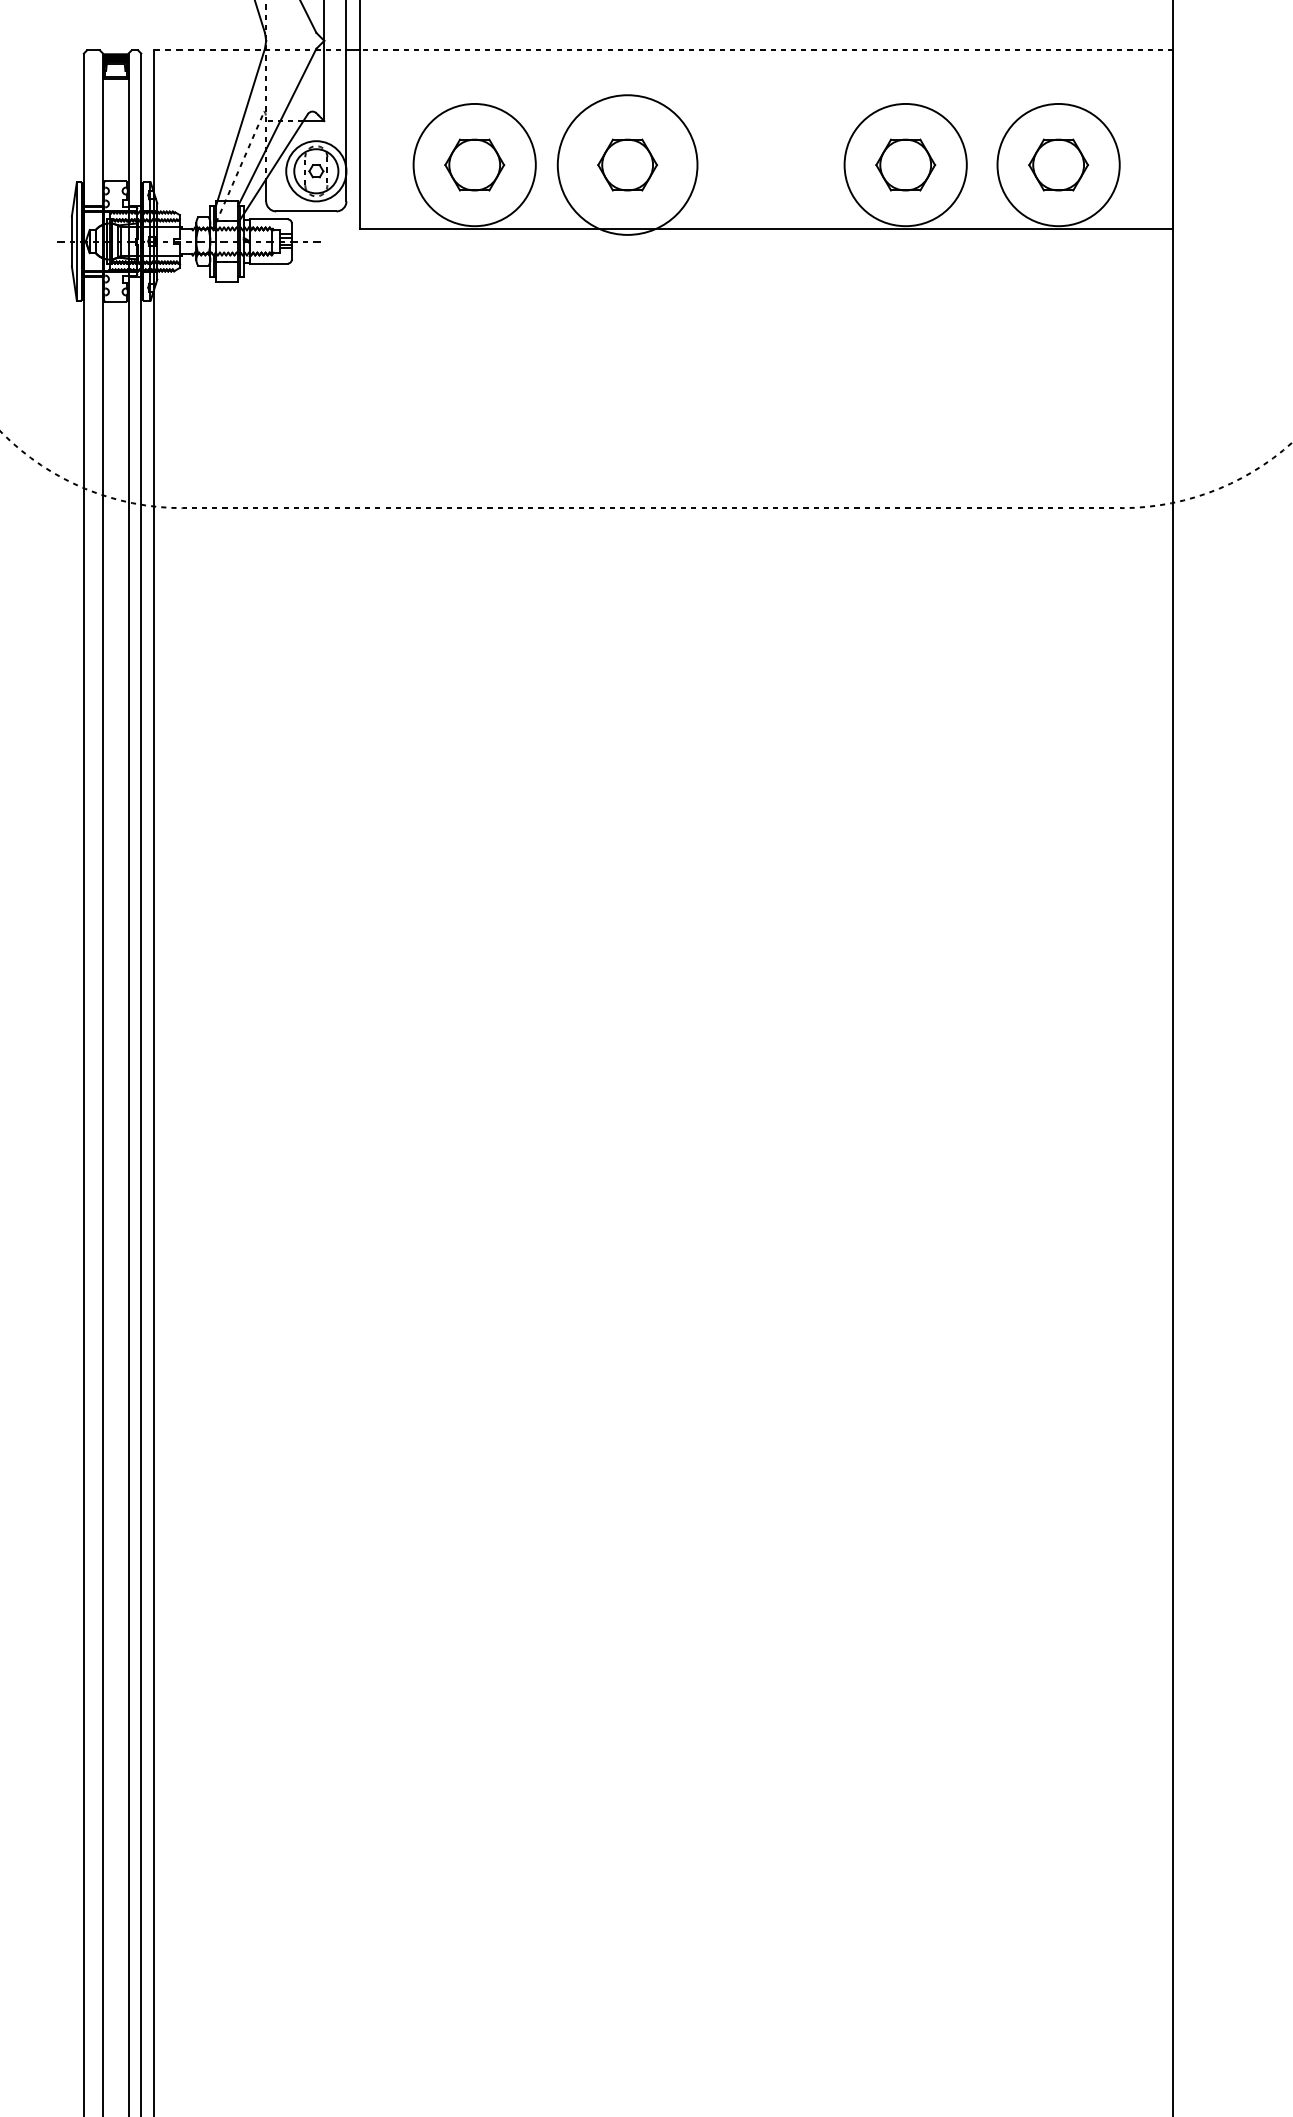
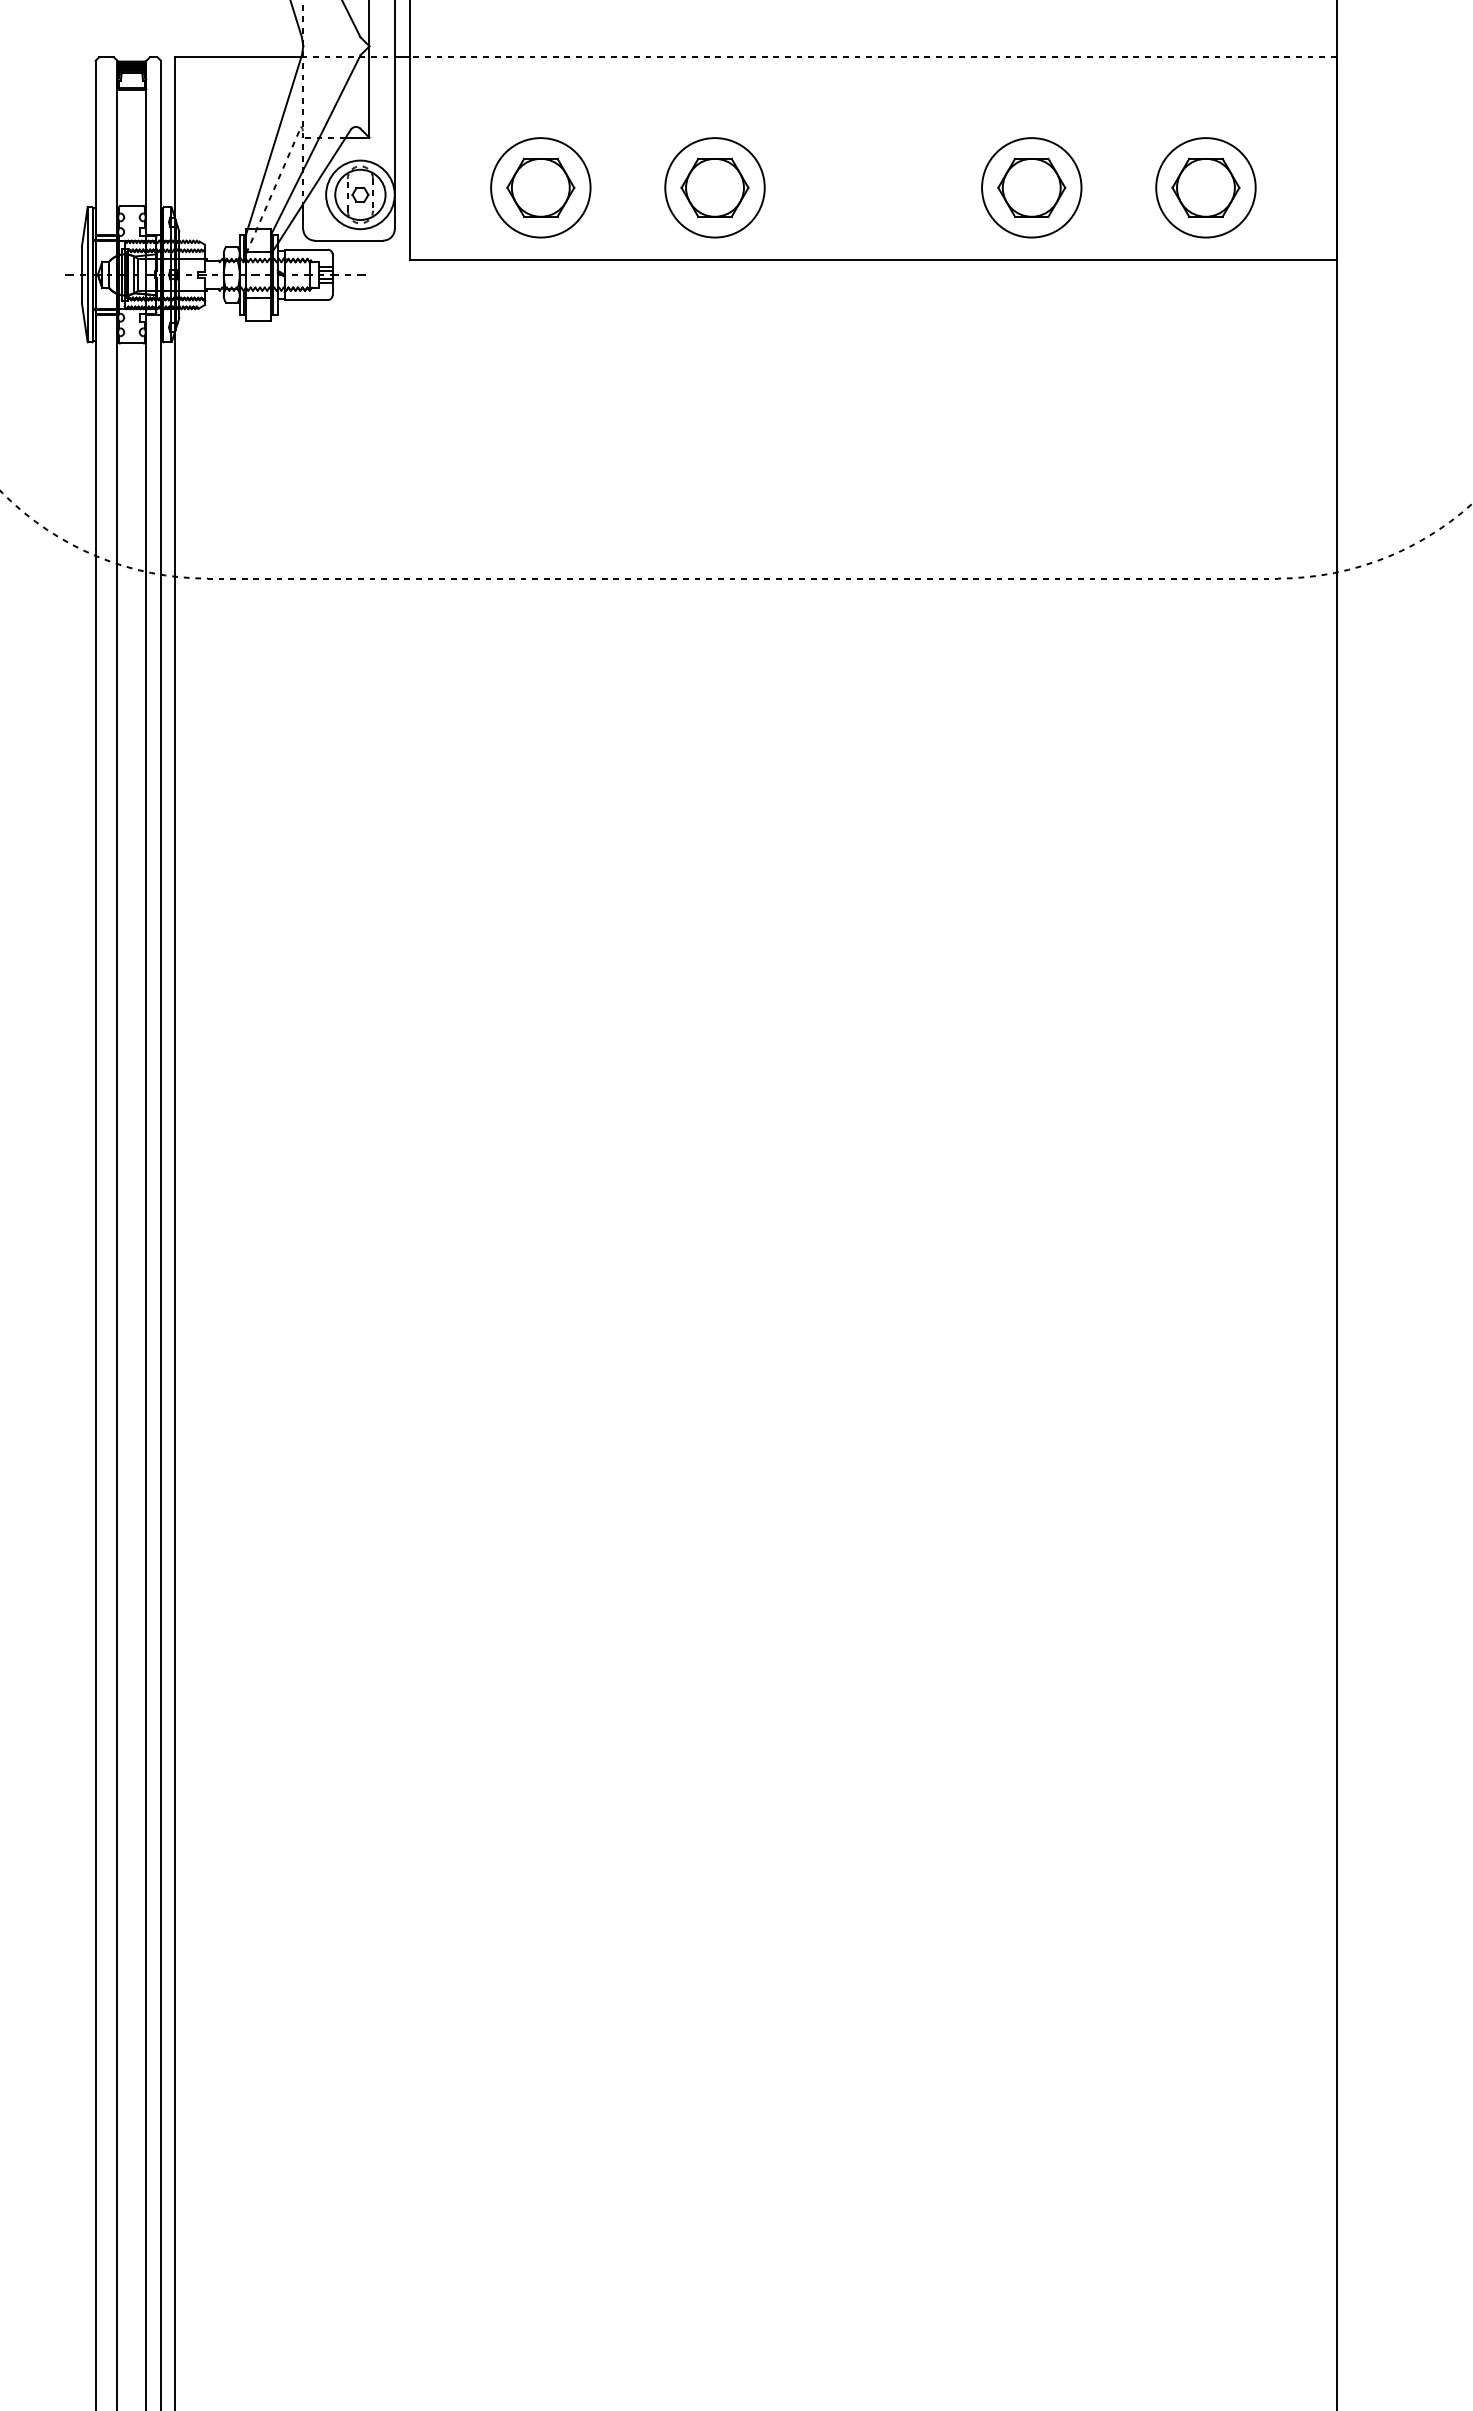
line: (209, 50) -> (238, 57), dashed -> solid
circle: (474, 164) -> (540, 187), size x0.71
circle: (627, 164) -> (714, 187), size x0.62
circle: (905, 164) -> (1031, 187), size x0.71
circle: (1058, 164) -> (1205, 187), size x0.71

